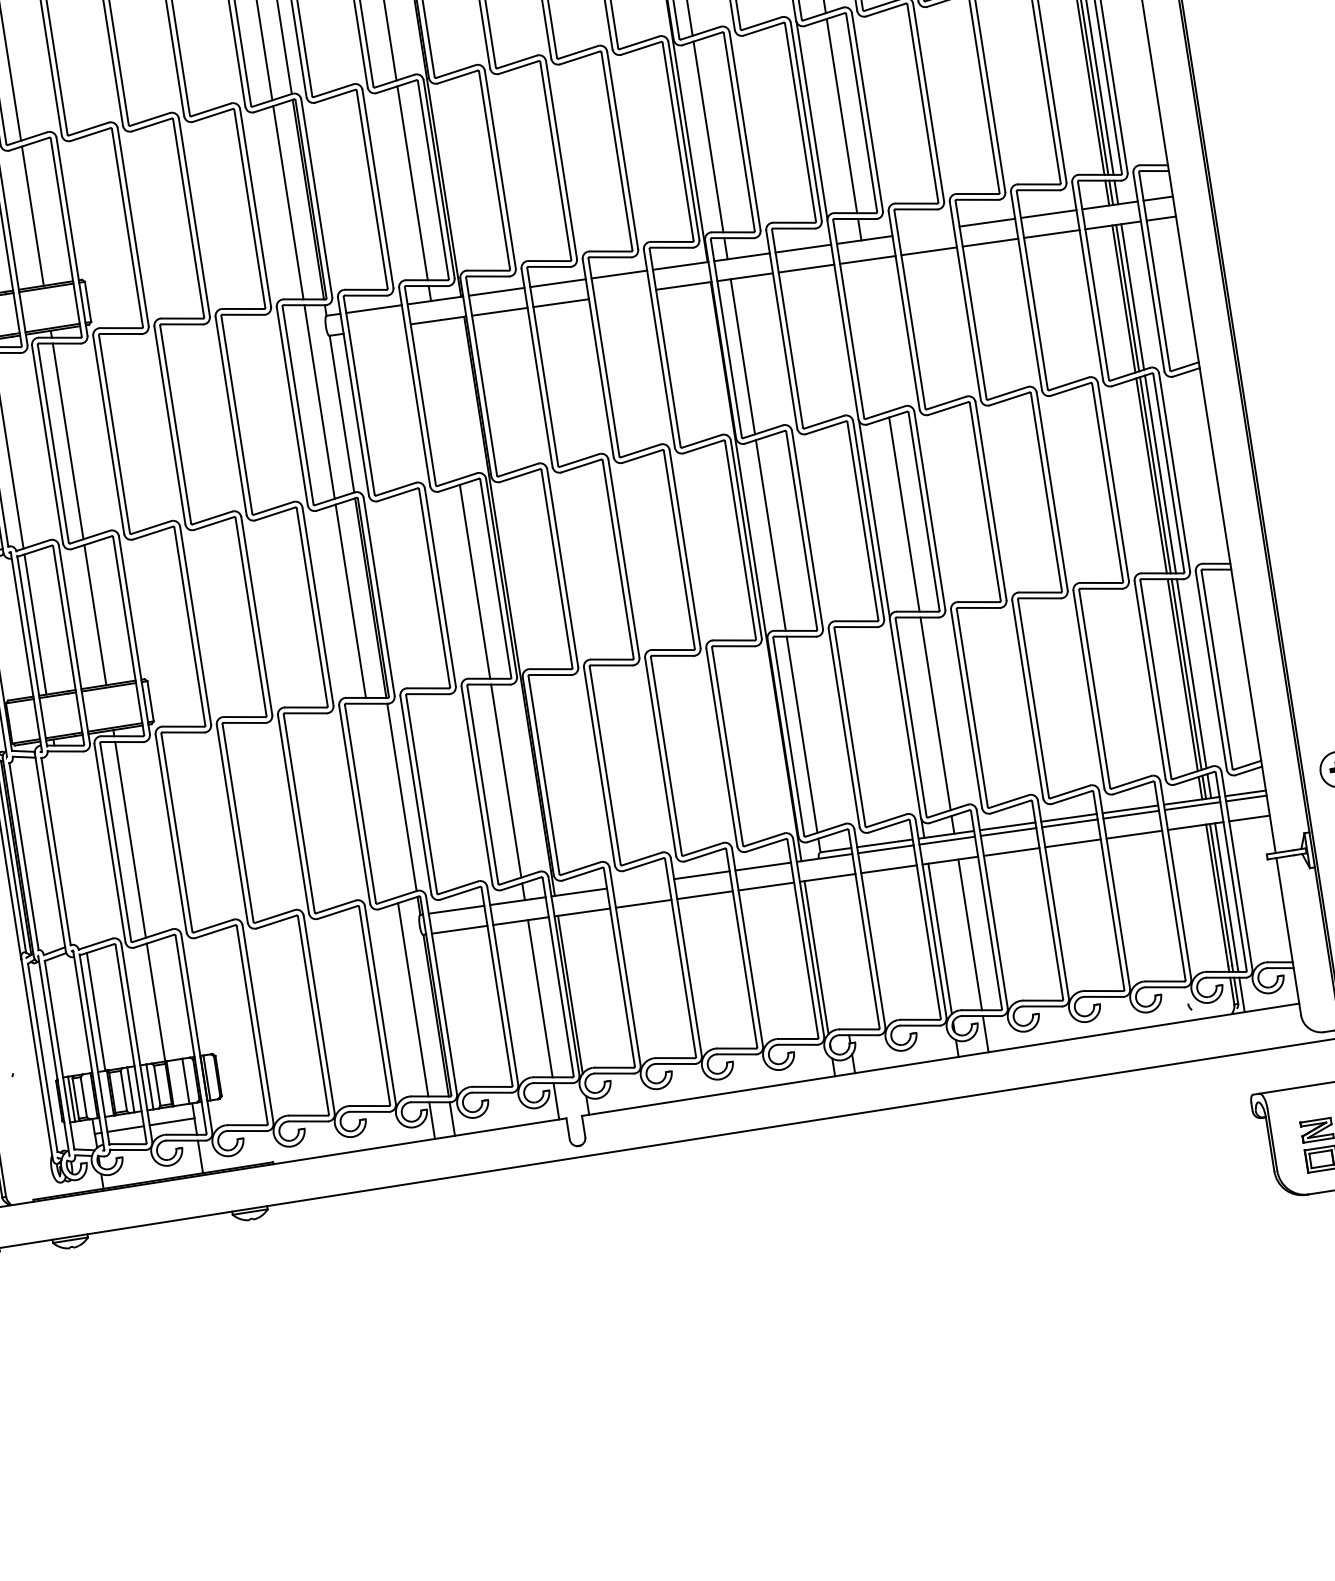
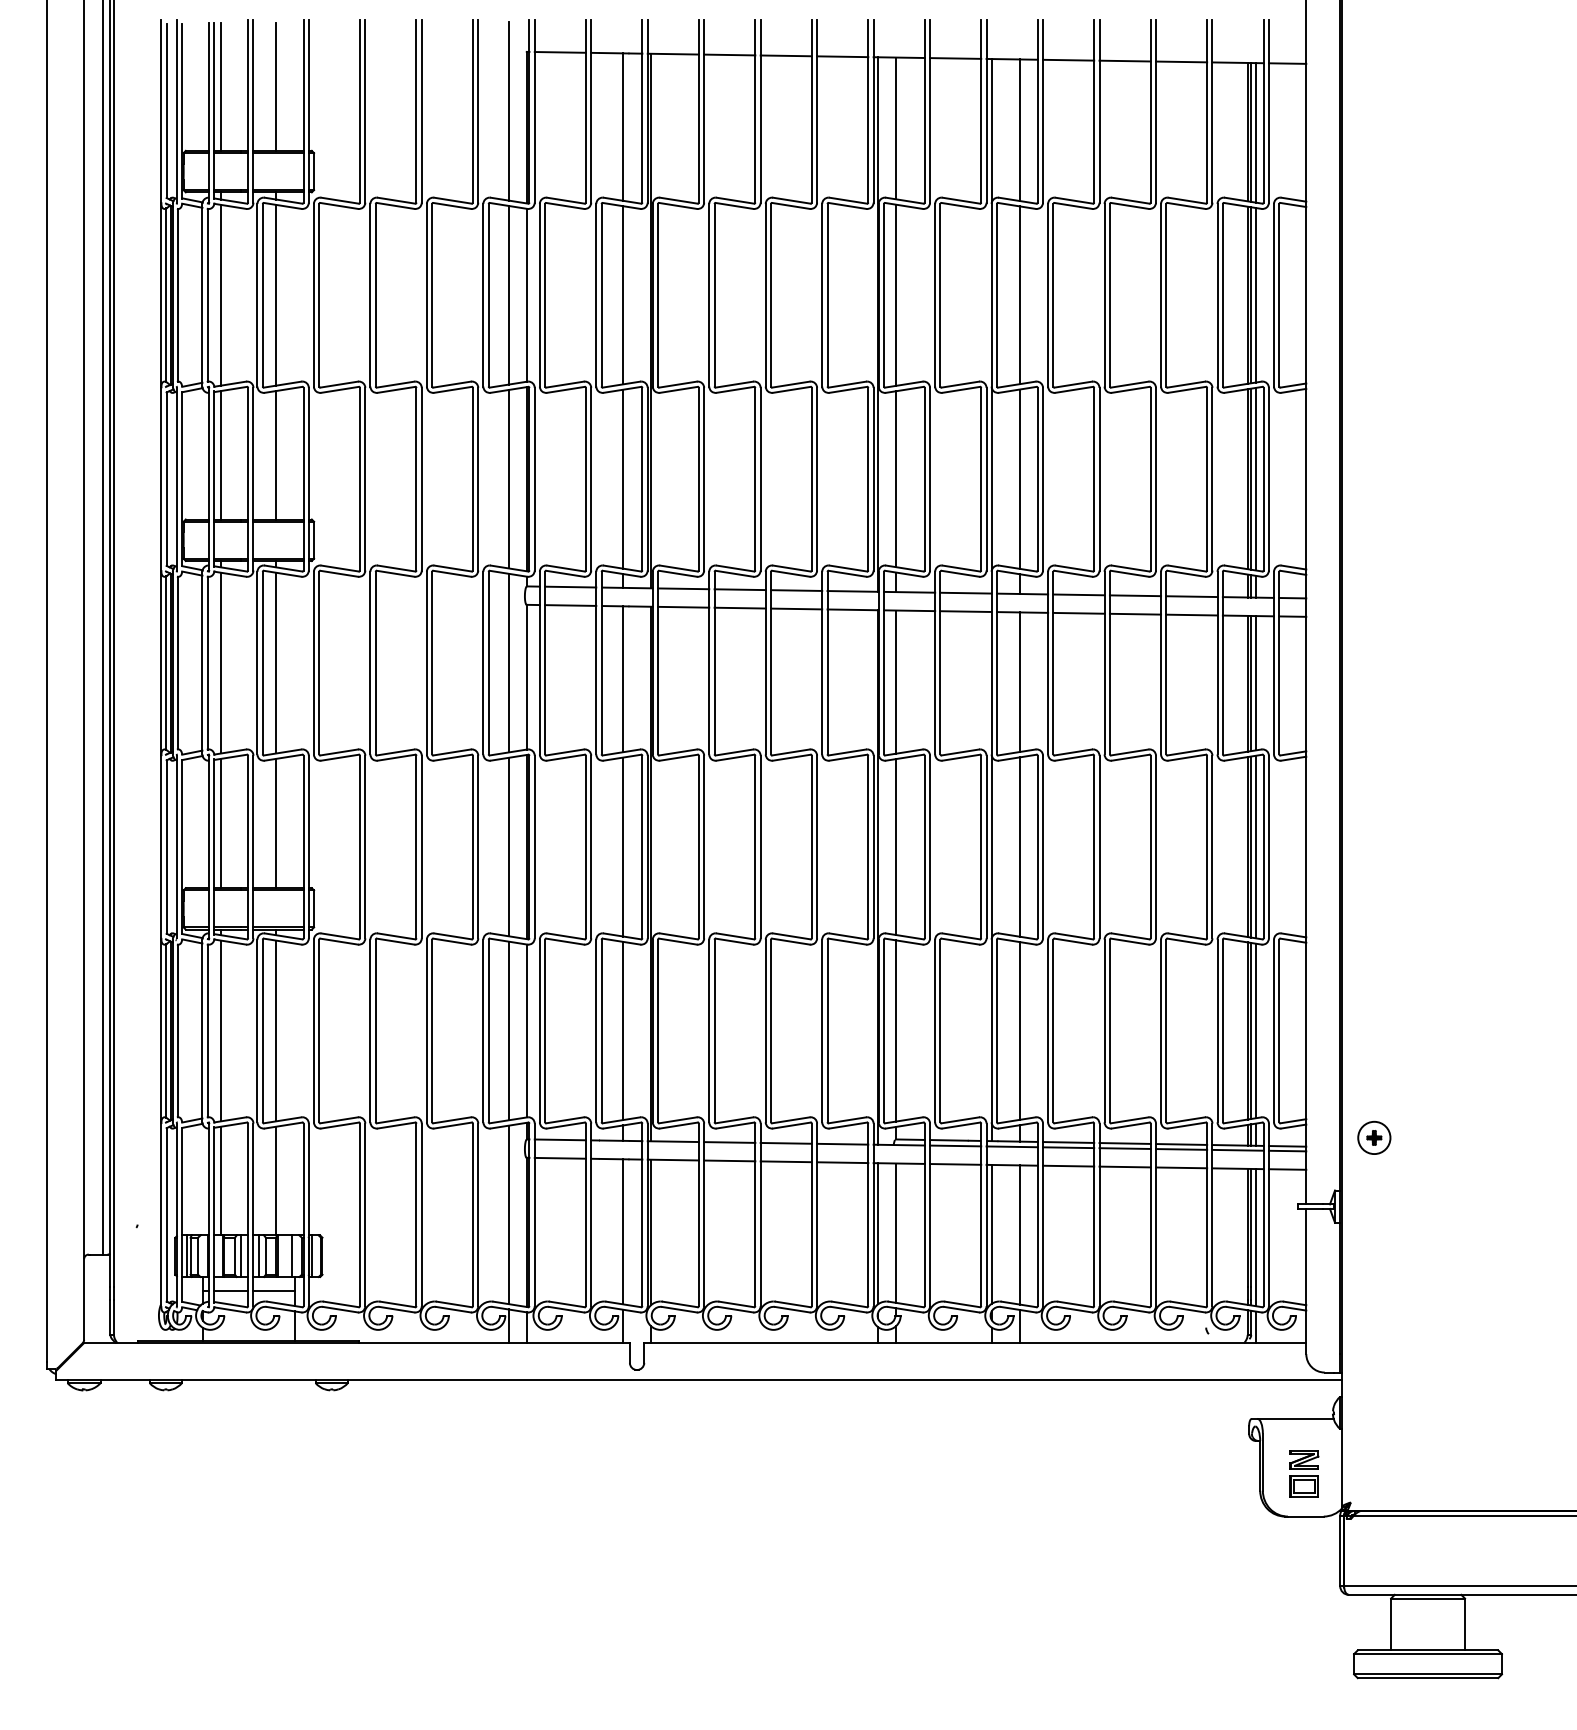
line: (925, 230) -> (1078, 594), added
line: (622, 294) -> (796, 608), added
line: (376, 329) -> (570, 605), added
line: (876, 336) -> (1019, 682), added
line: (446, 400) -> (623, 679), added
line: (381, 800) -> (508, 1030), added
line: (70, 848) -> (221, 1030), added
line: (640, 883) -> (729, 1142), added
line: (836, 953) -> (896, 1232), added

